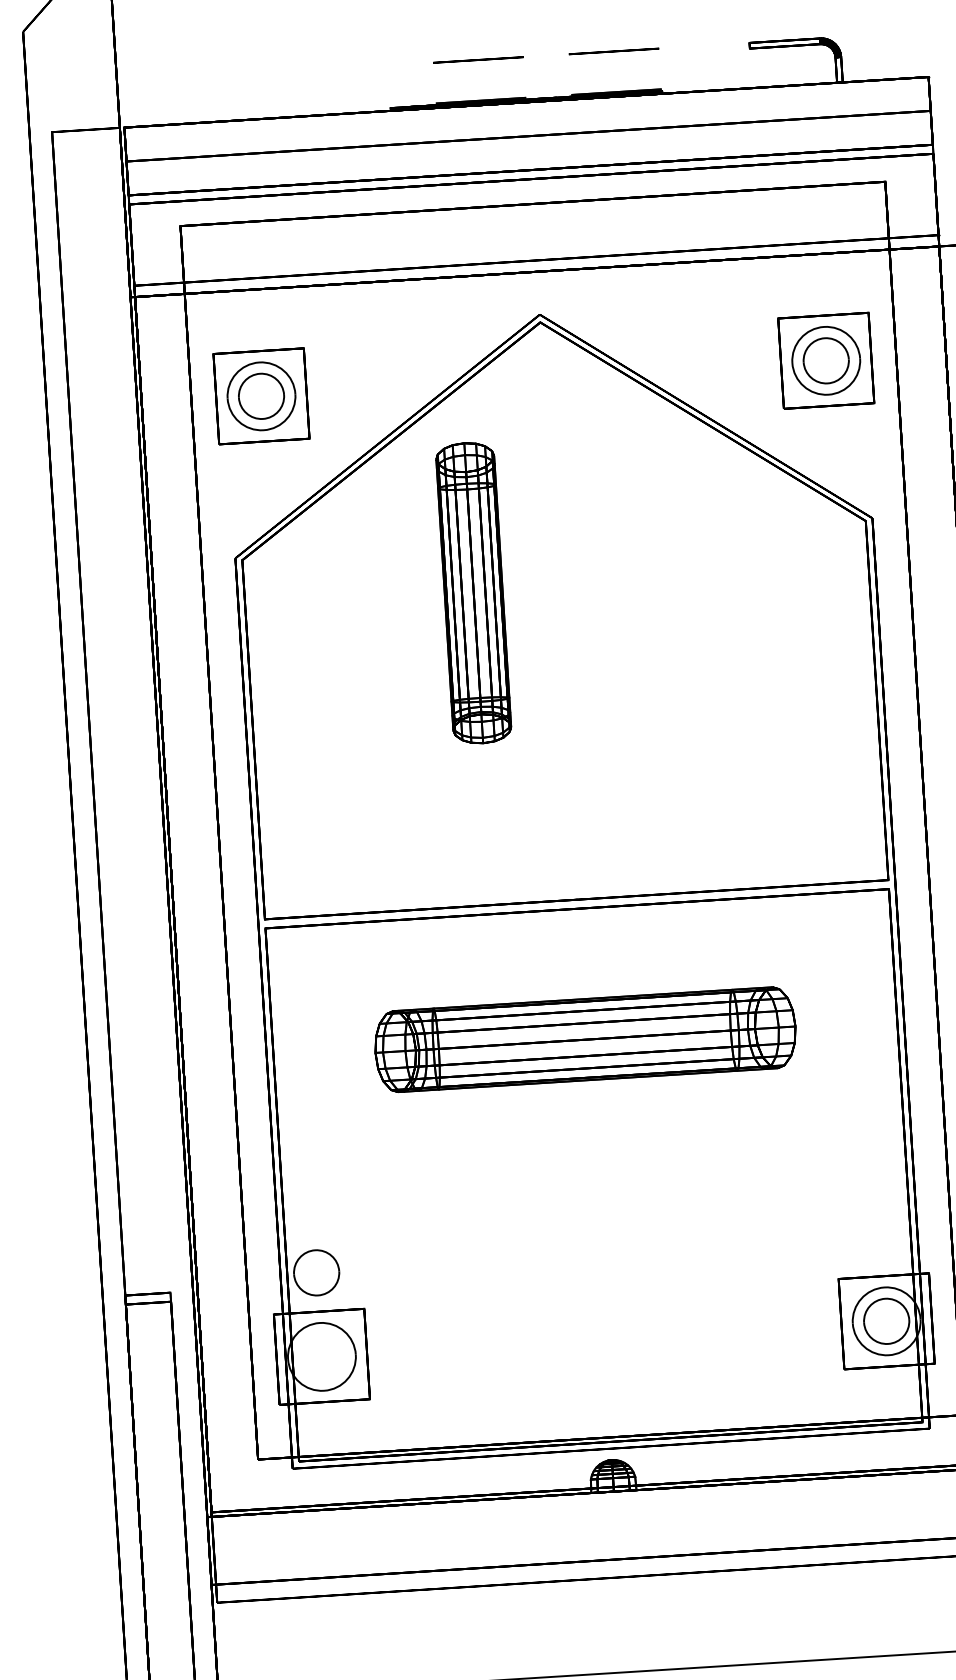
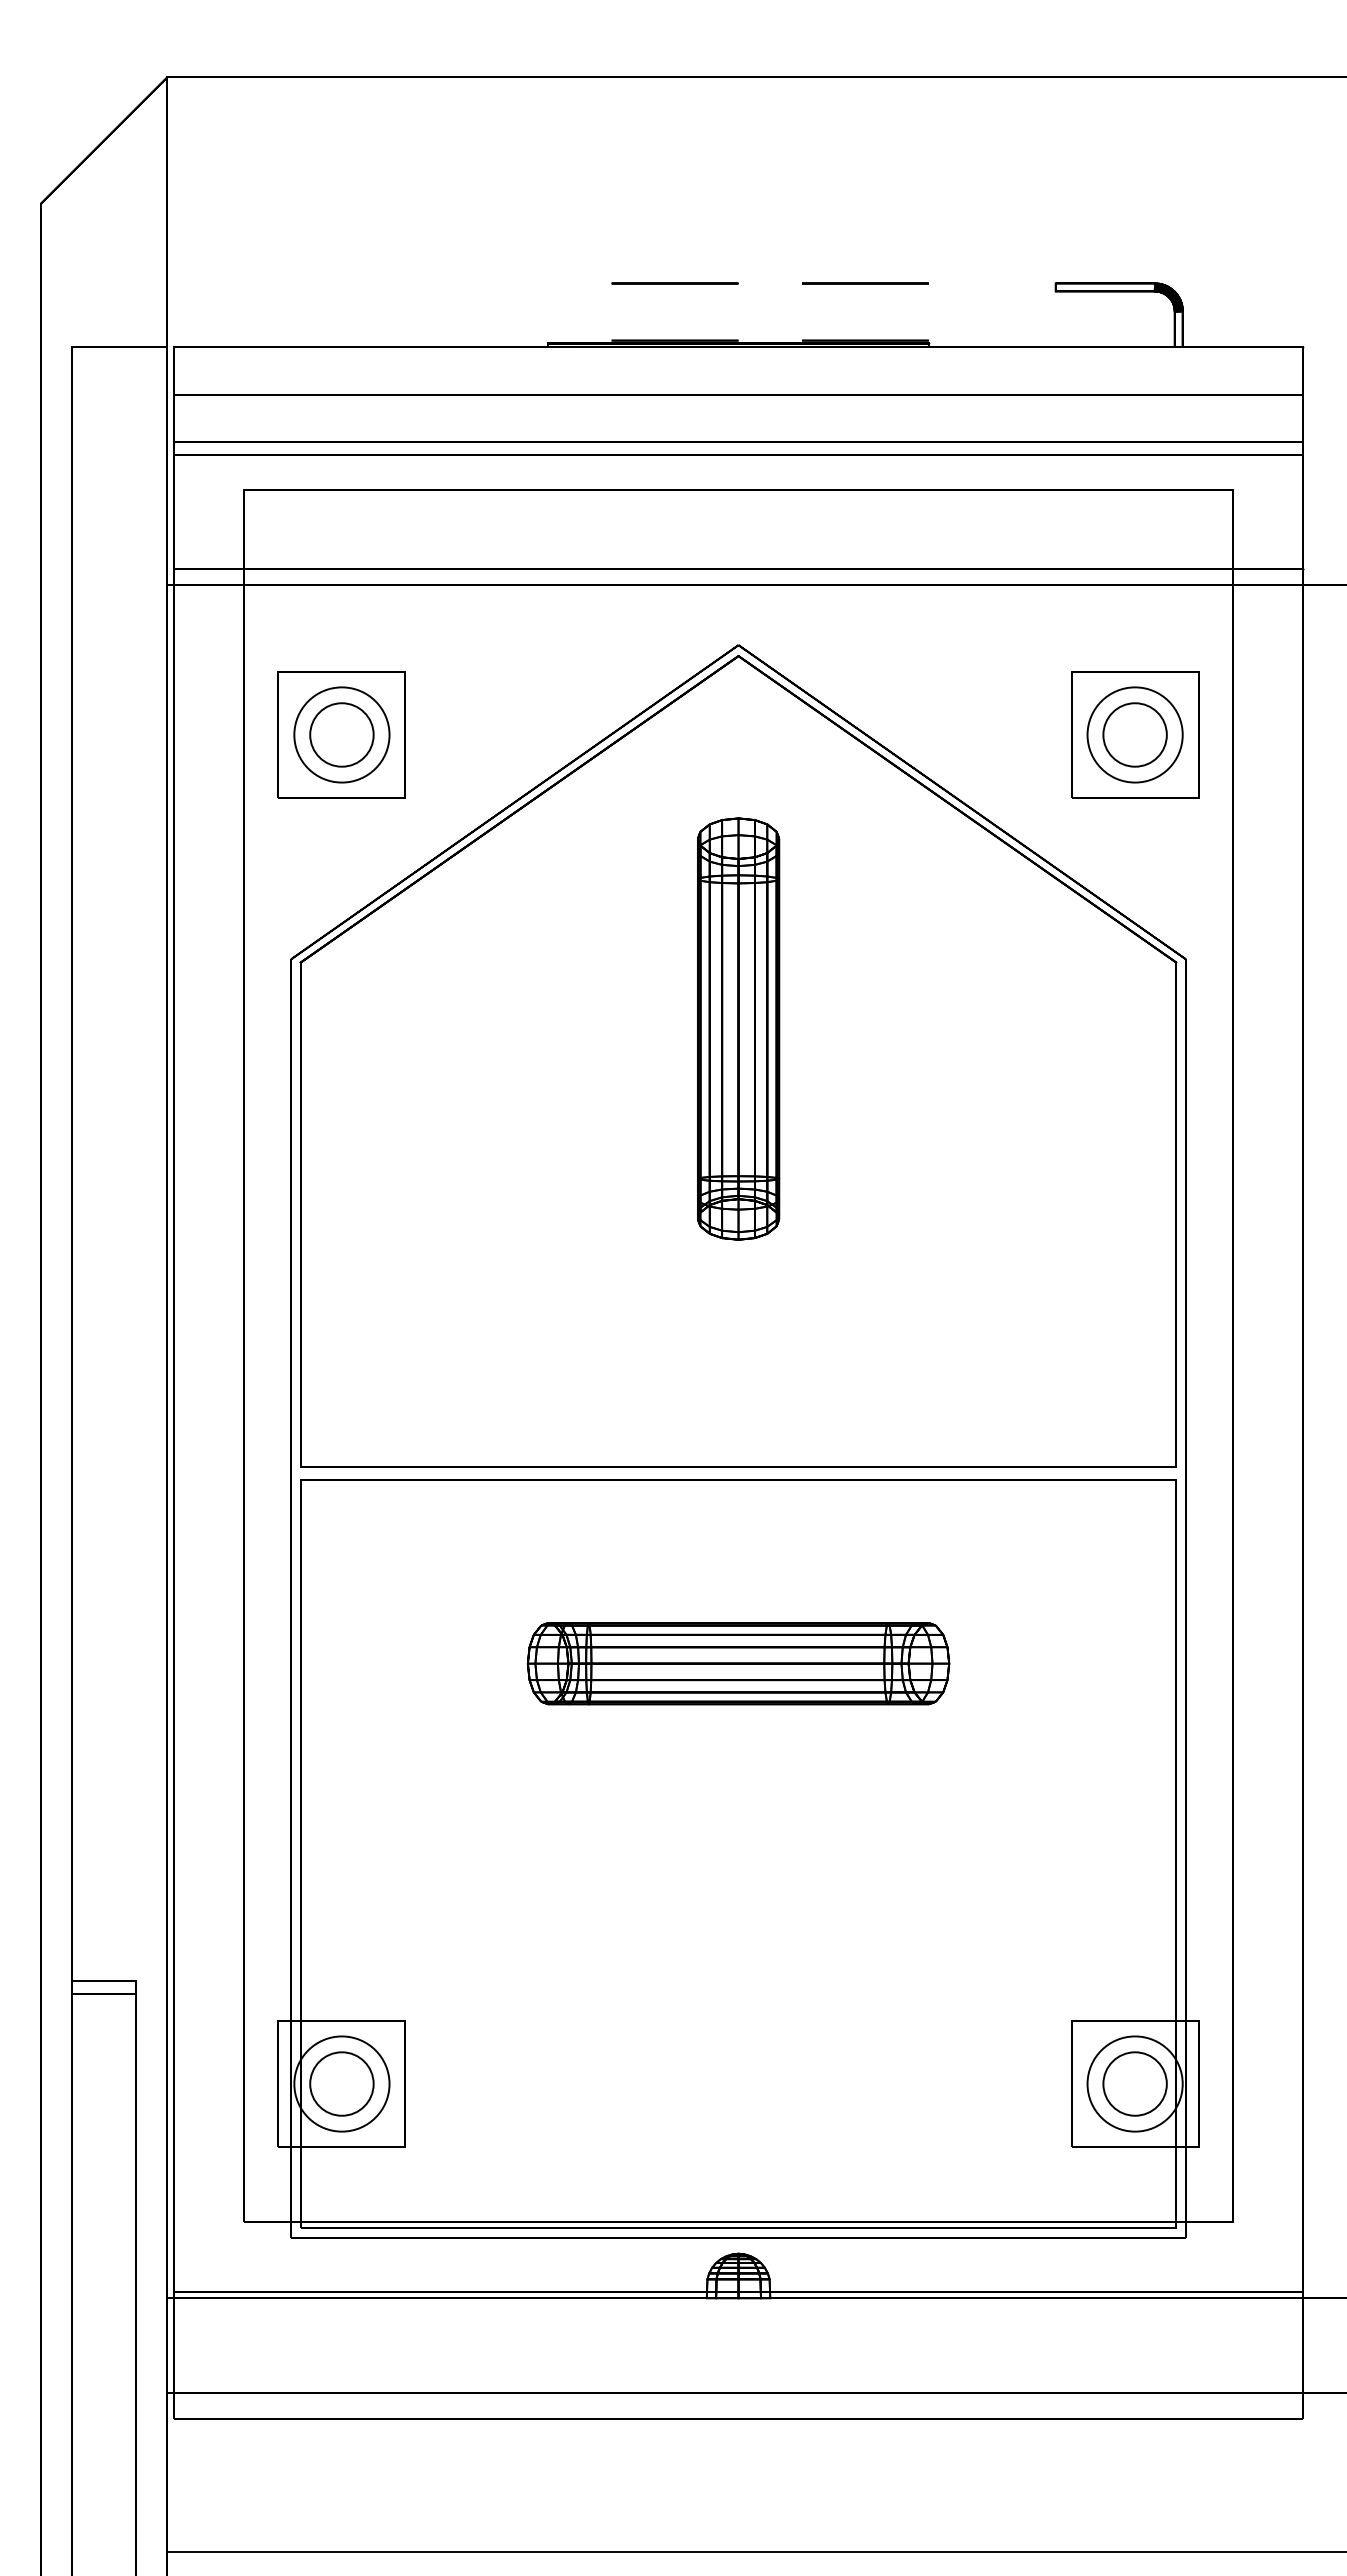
part: (473, 592) -> (738, 1028), moved
part: (585, 1039) -> (738, 1663), size x0.71
part: (316, 1272) -> (341, 2083), moved

